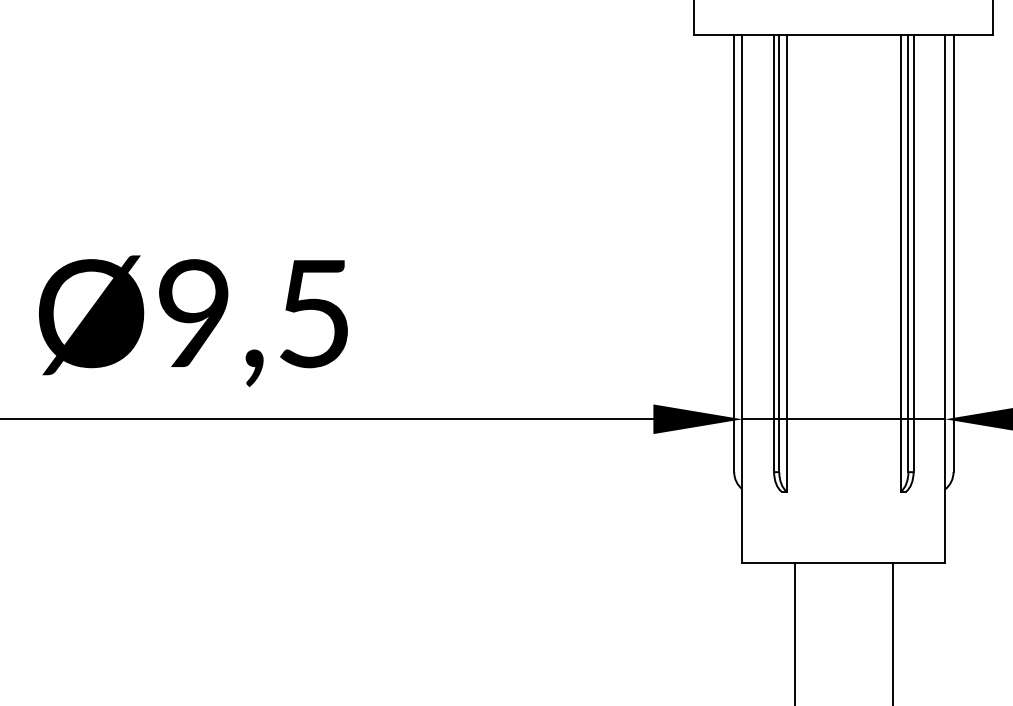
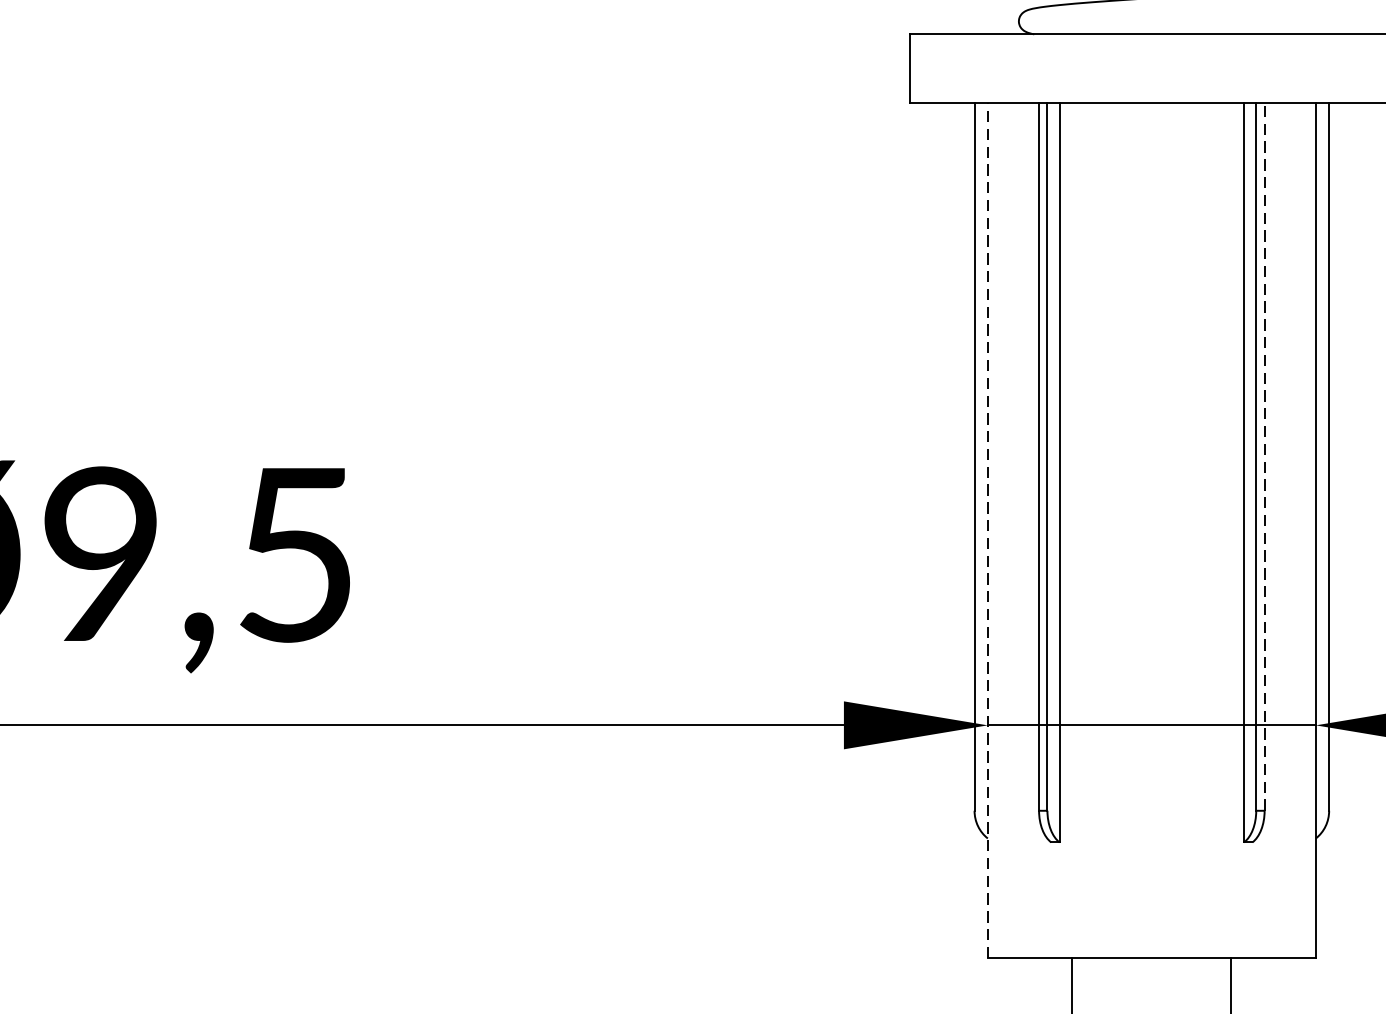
line: (913, 253) -> (1264, 457), solid -> dashed
line: (742, 298) -> (987, 530), solid -> dashed

